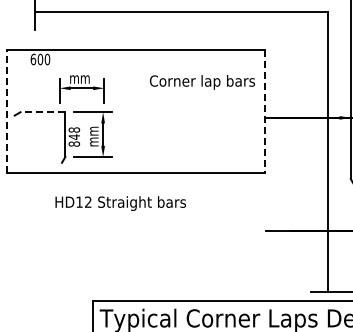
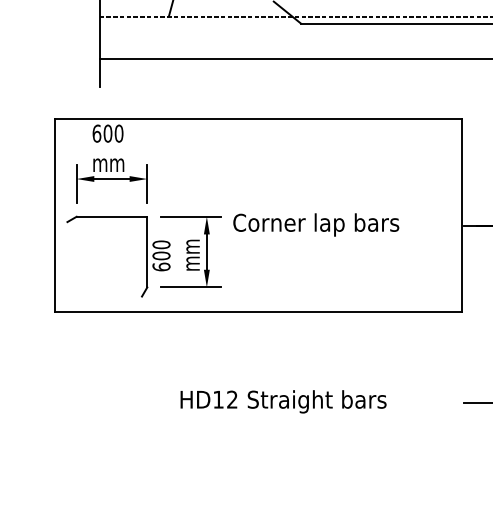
text: (202, 82) -> (316, 225), moved
part: (81, 89) -> (111, 180), moved
line: (7, 111) -> (56, 215), dashed -> solid
line: (42, 112) -> (111, 217), dashed -> solid
line: (264, 112) -> (461, 217), dashed -> solid
text: (74, 136) -> (161, 255), 848 -> 600
text: (120, 203) -> (283, 401), moved

